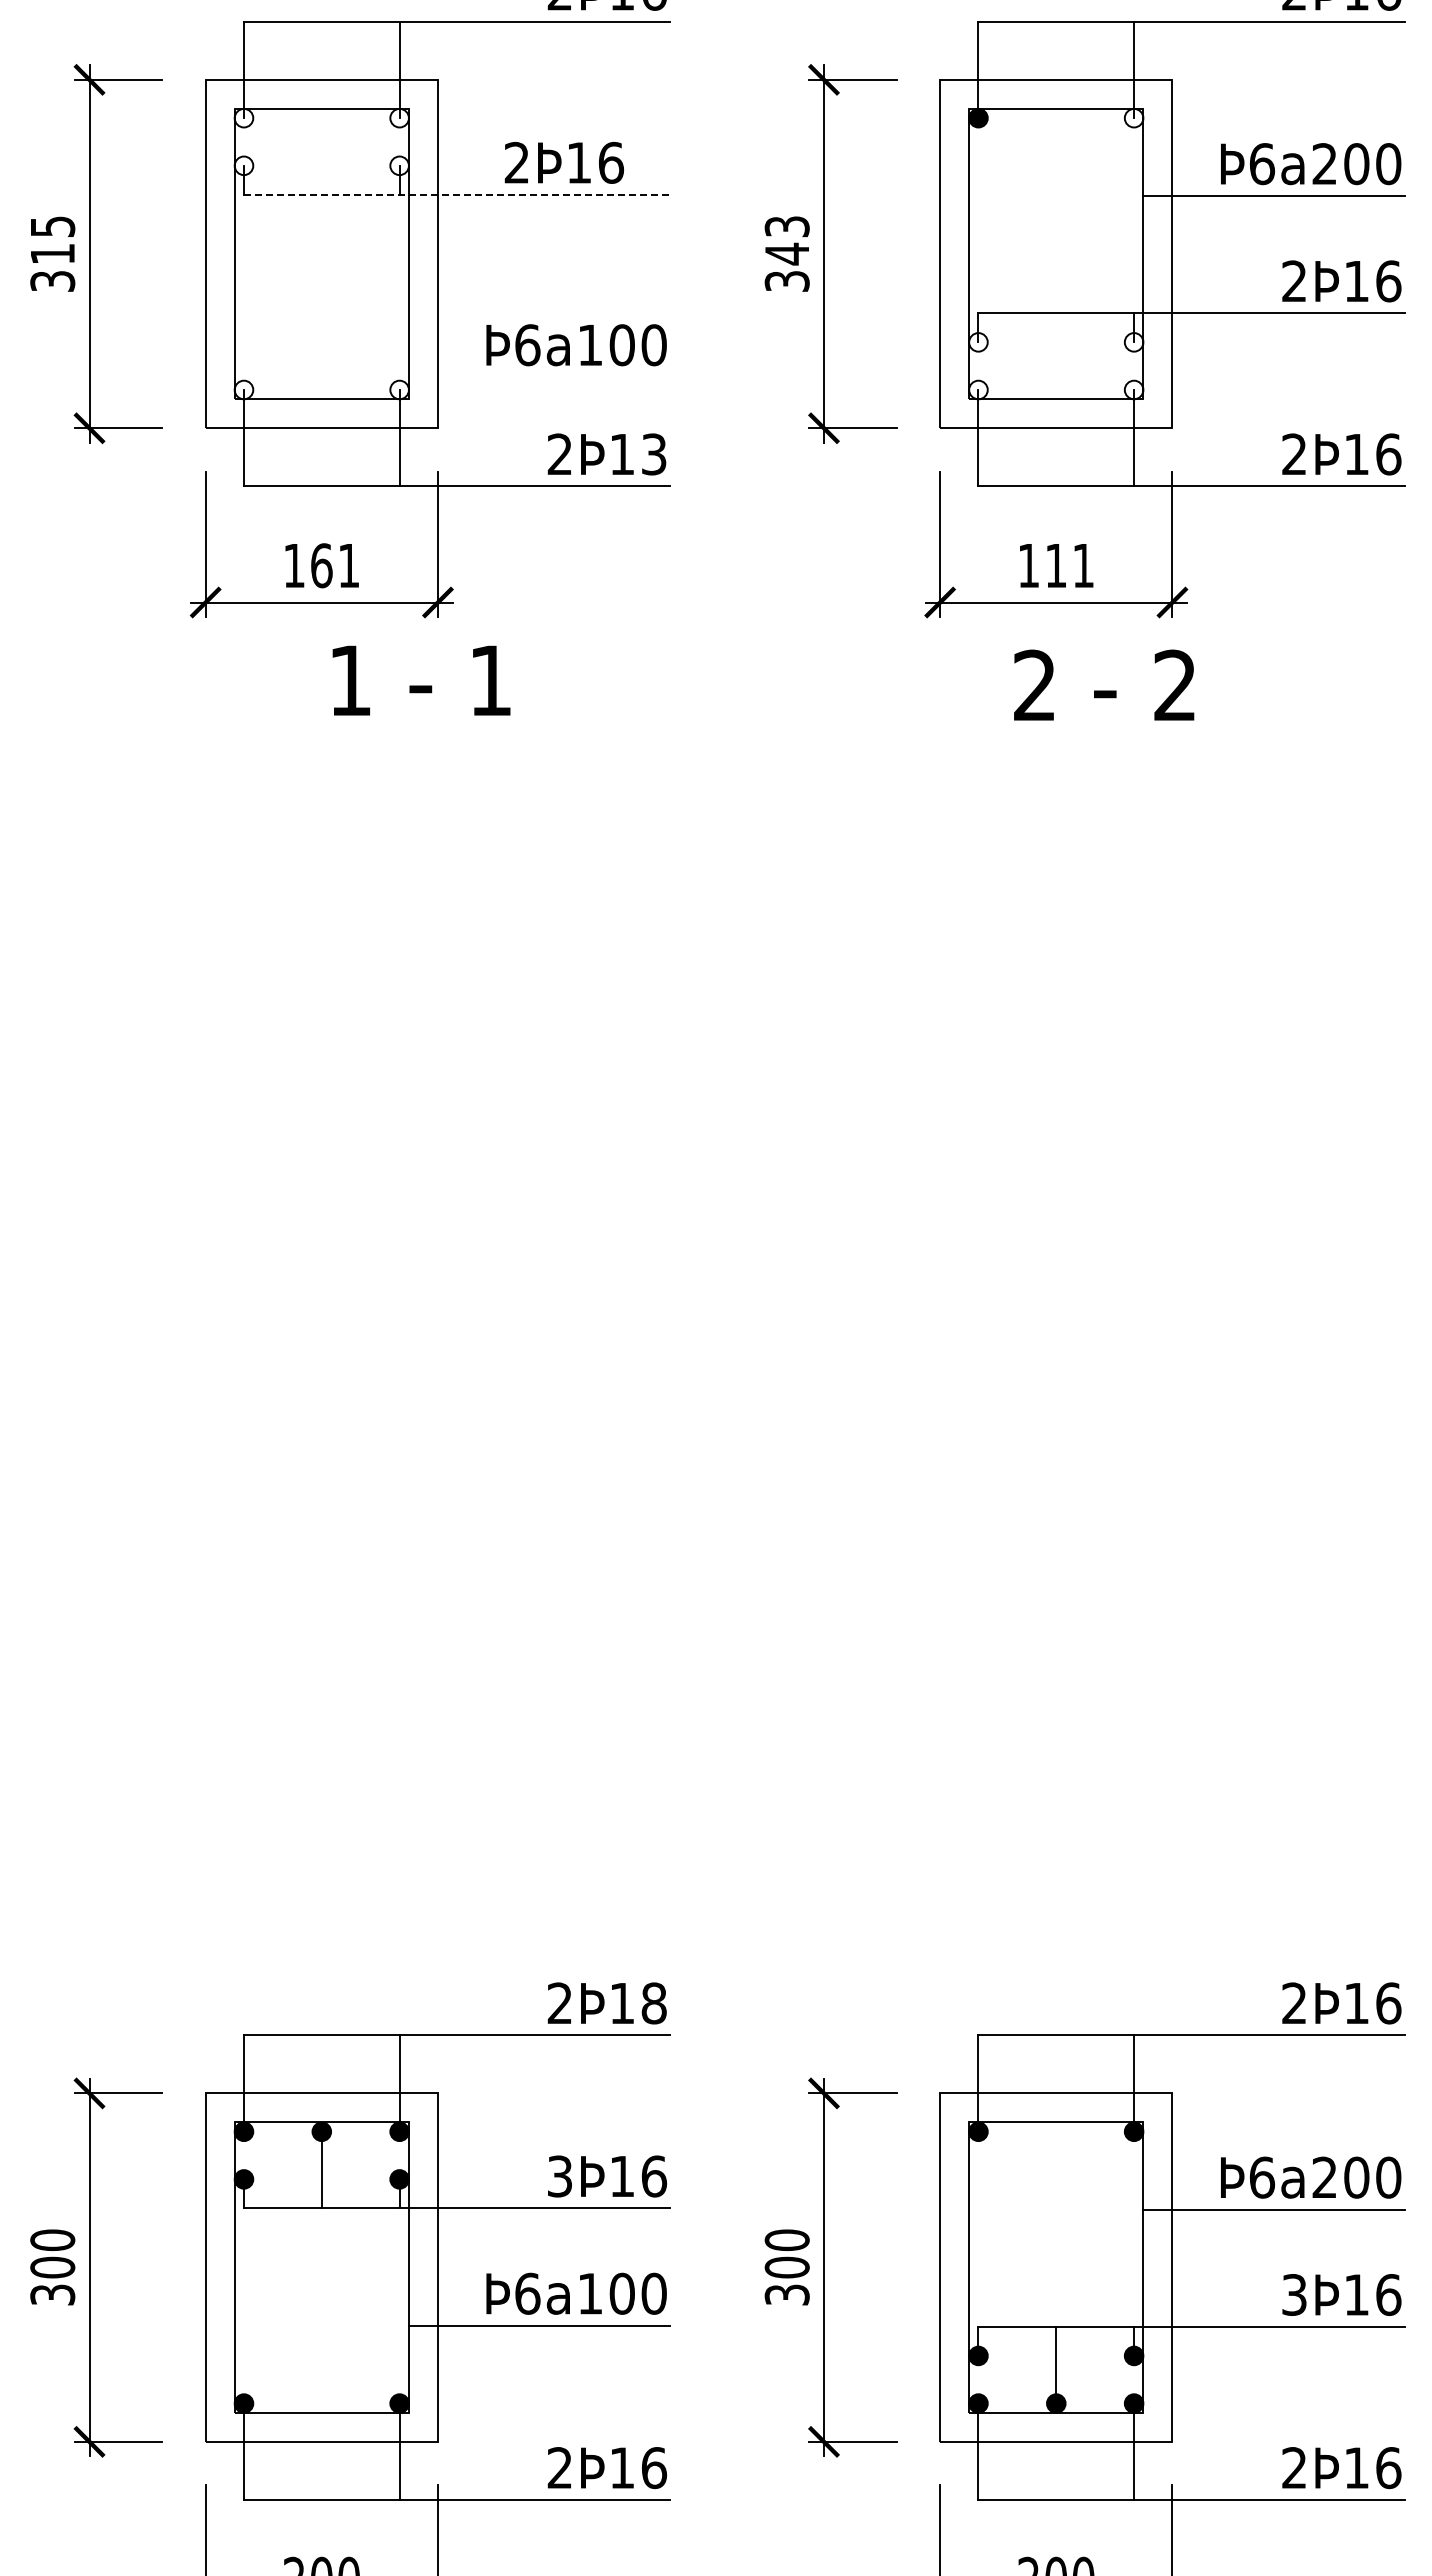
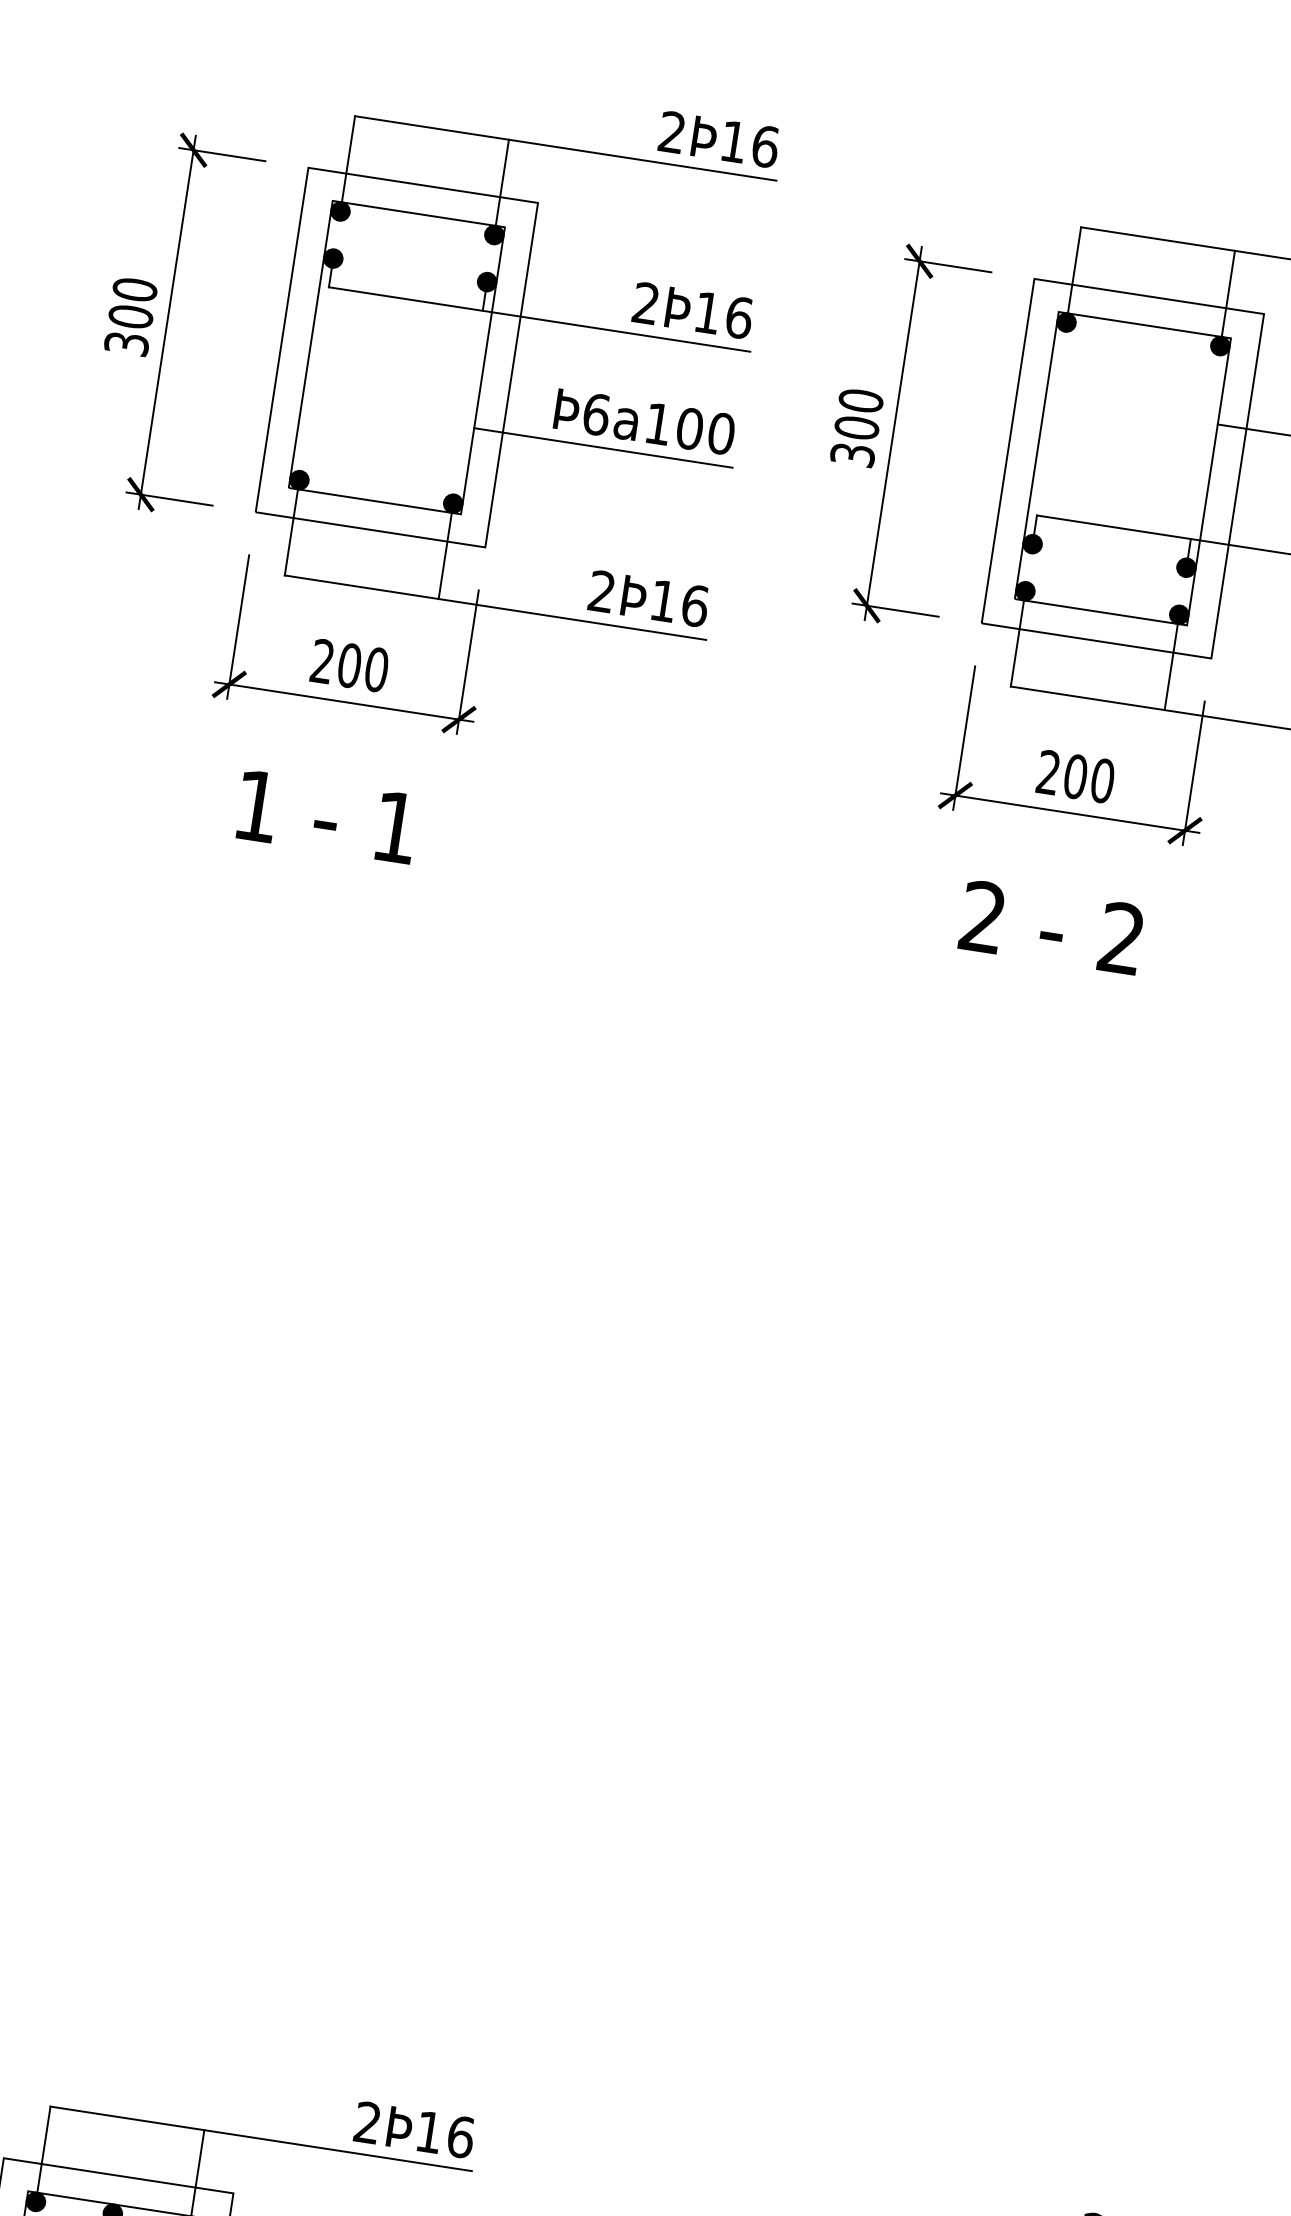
fill: (243, 117) -> (340, 210), added
fill: (399, 117) -> (494, 234), added
fill: (1133, 117) -> (1219, 345), added
text: (564, 162) -> (693, 310), moved
fill: (243, 165) -> (332, 258), added
fill: (399, 165) -> (487, 281), added
line: (457, 194) -> (540, 319), dashed -> solid
text: (52, 239) -> (132, 302), 315 -> 300
text: (786, 240) -> (858, 414), 343 -> 300
line: (539, 312) -> (603, 448), added
fill: (978, 342) -> (1032, 544), added
fill: (1133, 342) -> (1185, 567), added
text: (576, 345) -> (644, 422), moved
fill: (243, 389) -> (298, 479), added
fill: (399, 389) -> (453, 503), added
fill: (978, 389) -> (1025, 590), added
fill: (1133, 389) -> (1178, 614), added
text: (654, 454) -> (695, 606), 2Þ13 -> 2Þ16
text: (321, 565) -> (349, 665), 161 -> 200
text: (1056, 565) -> (1075, 776), 111 -> 200
text: (421, 680) -> (327, 816), moved
text: (1104, 684) -> (1052, 926), moved
text: (654, 2003) -> (461, 2137), 2Þ18 -> 2Þ16

